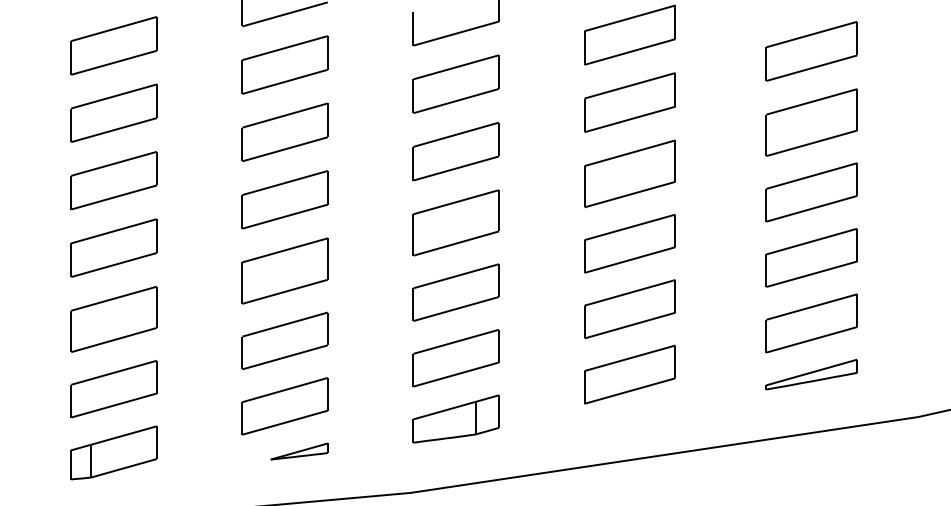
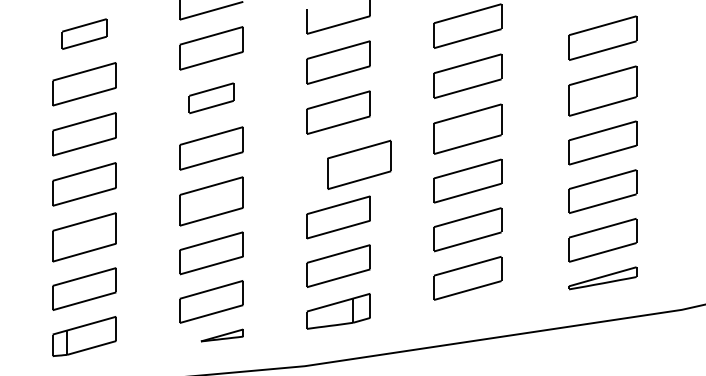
part: (113, 45) -> (84, 33), size x0.7
part: (284, 131) -> (211, 97), size x0.7
part: (455, 222) -> (358, 164), moved

